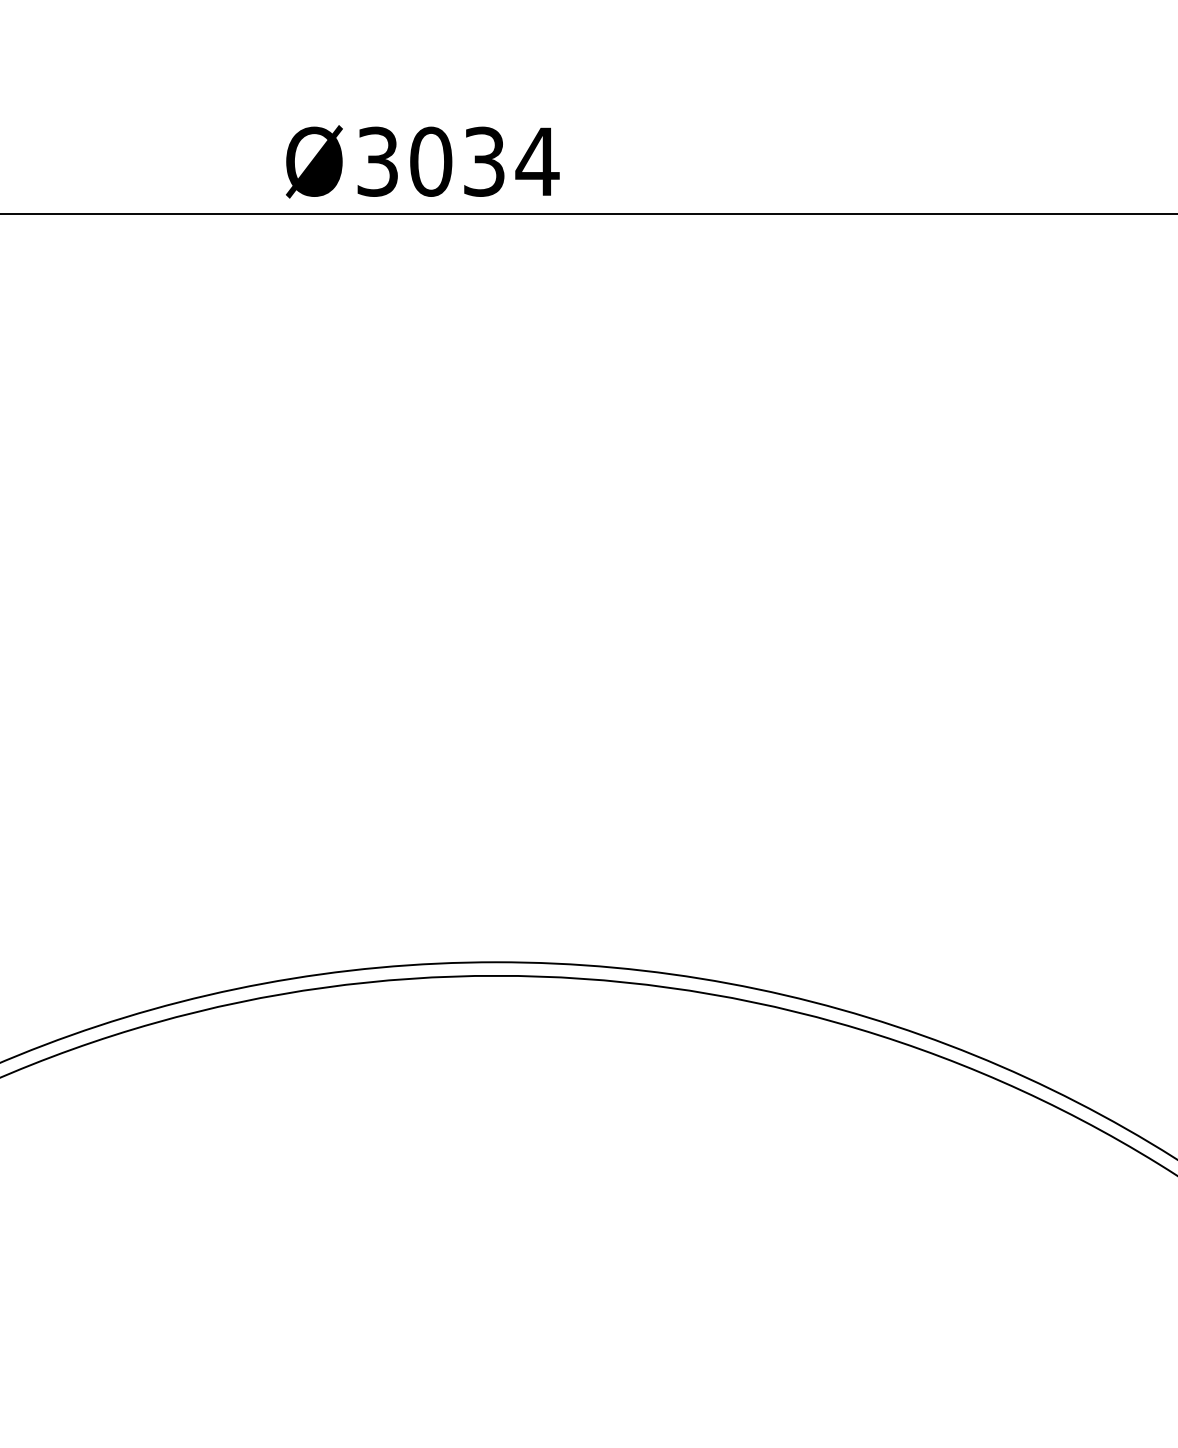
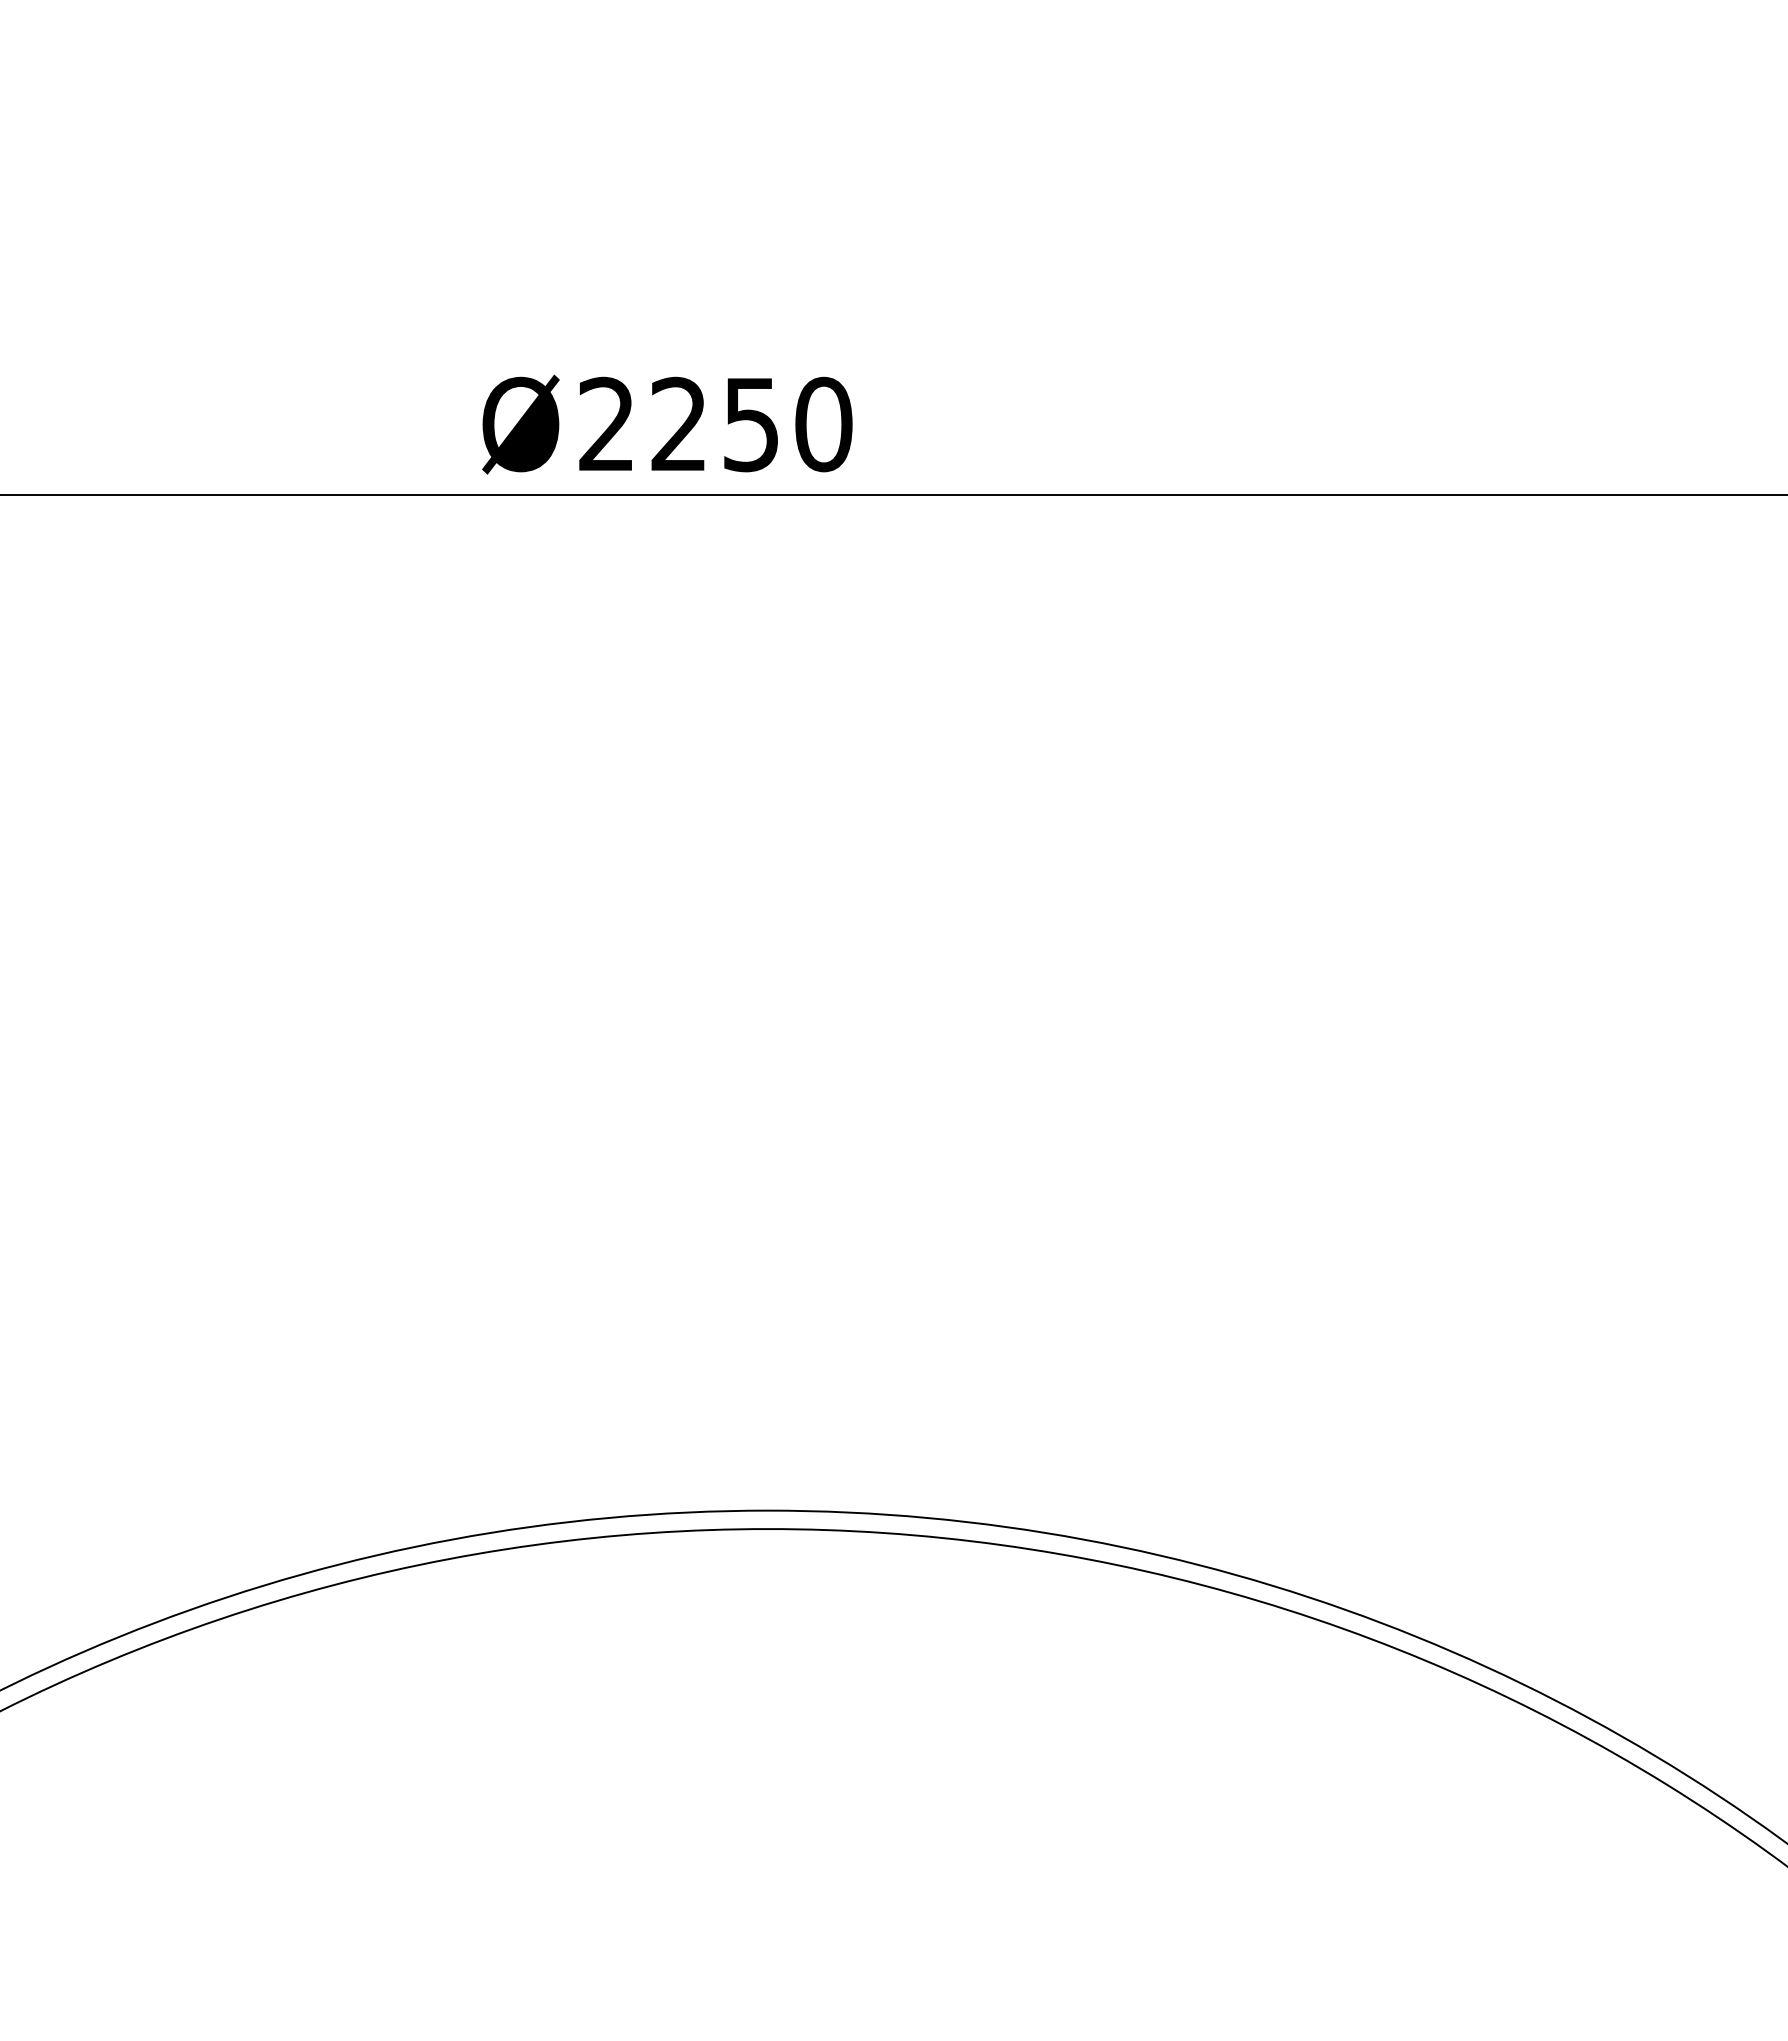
text: (458, 161) -> (716, 424), 3034 -> 2250

